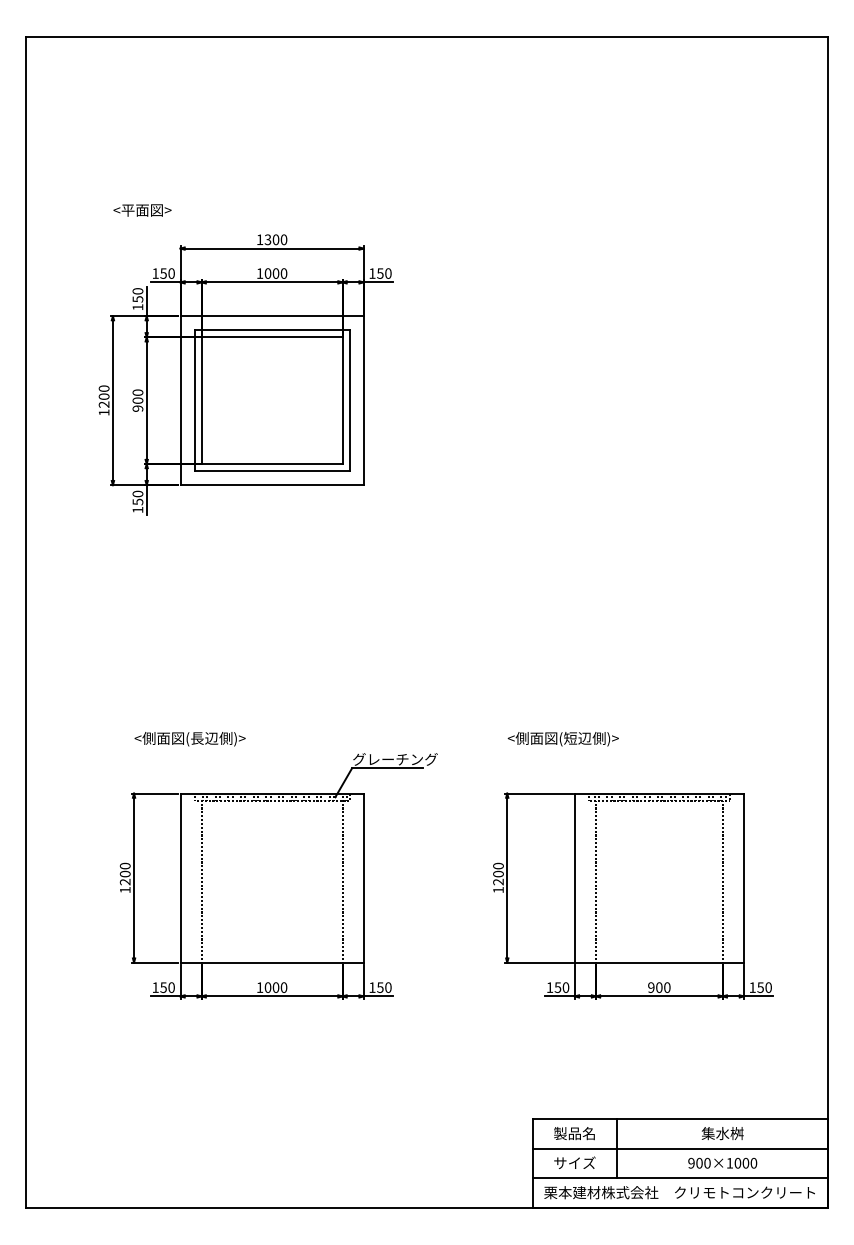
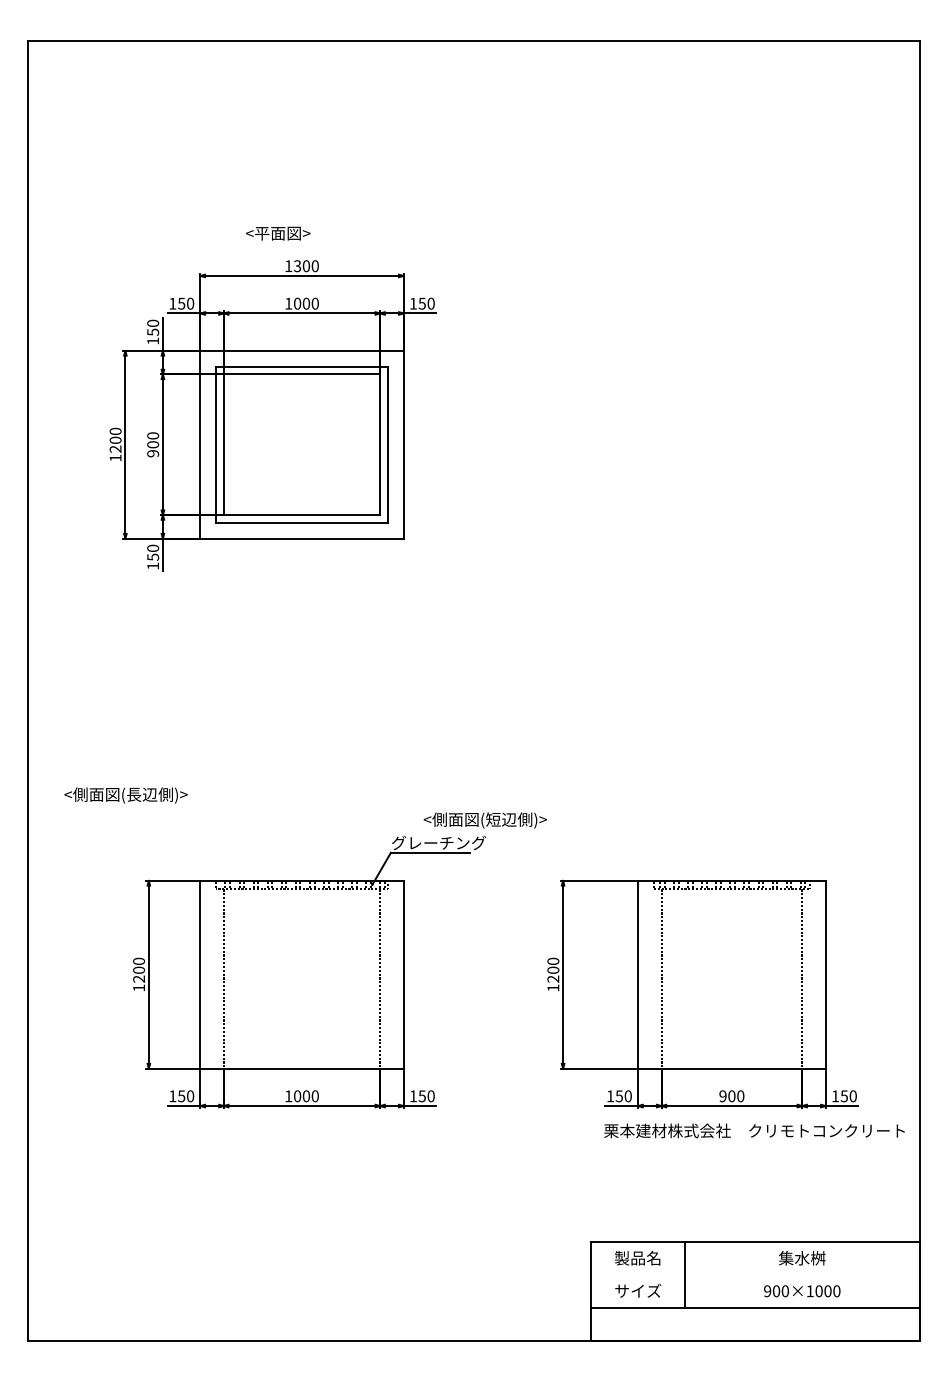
text: (142, 210) -> (278, 233), moved
text: (189, 739) -> (125, 795), moved
text: (562, 739) -> (484, 820), moved
line: (680, 1148) -> (755, 1274), removed
text: (679, 1192) -> (754, 1130), moved

